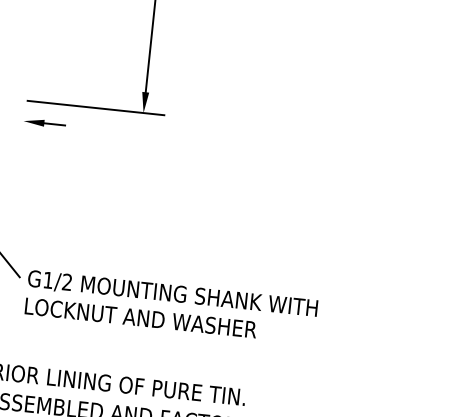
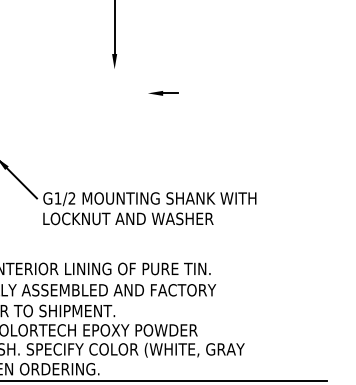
line: (95, 108) -> (79, 69), removed
part: (44, 123) -> (163, 93), moved

